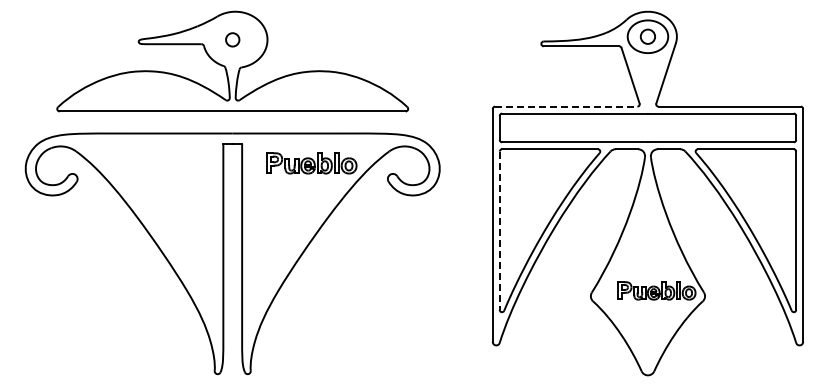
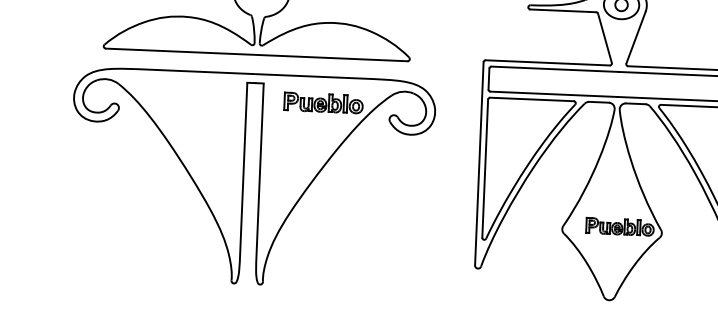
line: (566, 106) -> (547, 62), dashed -> solid
line: (499, 231) -> (484, 169), dashed -> solid

